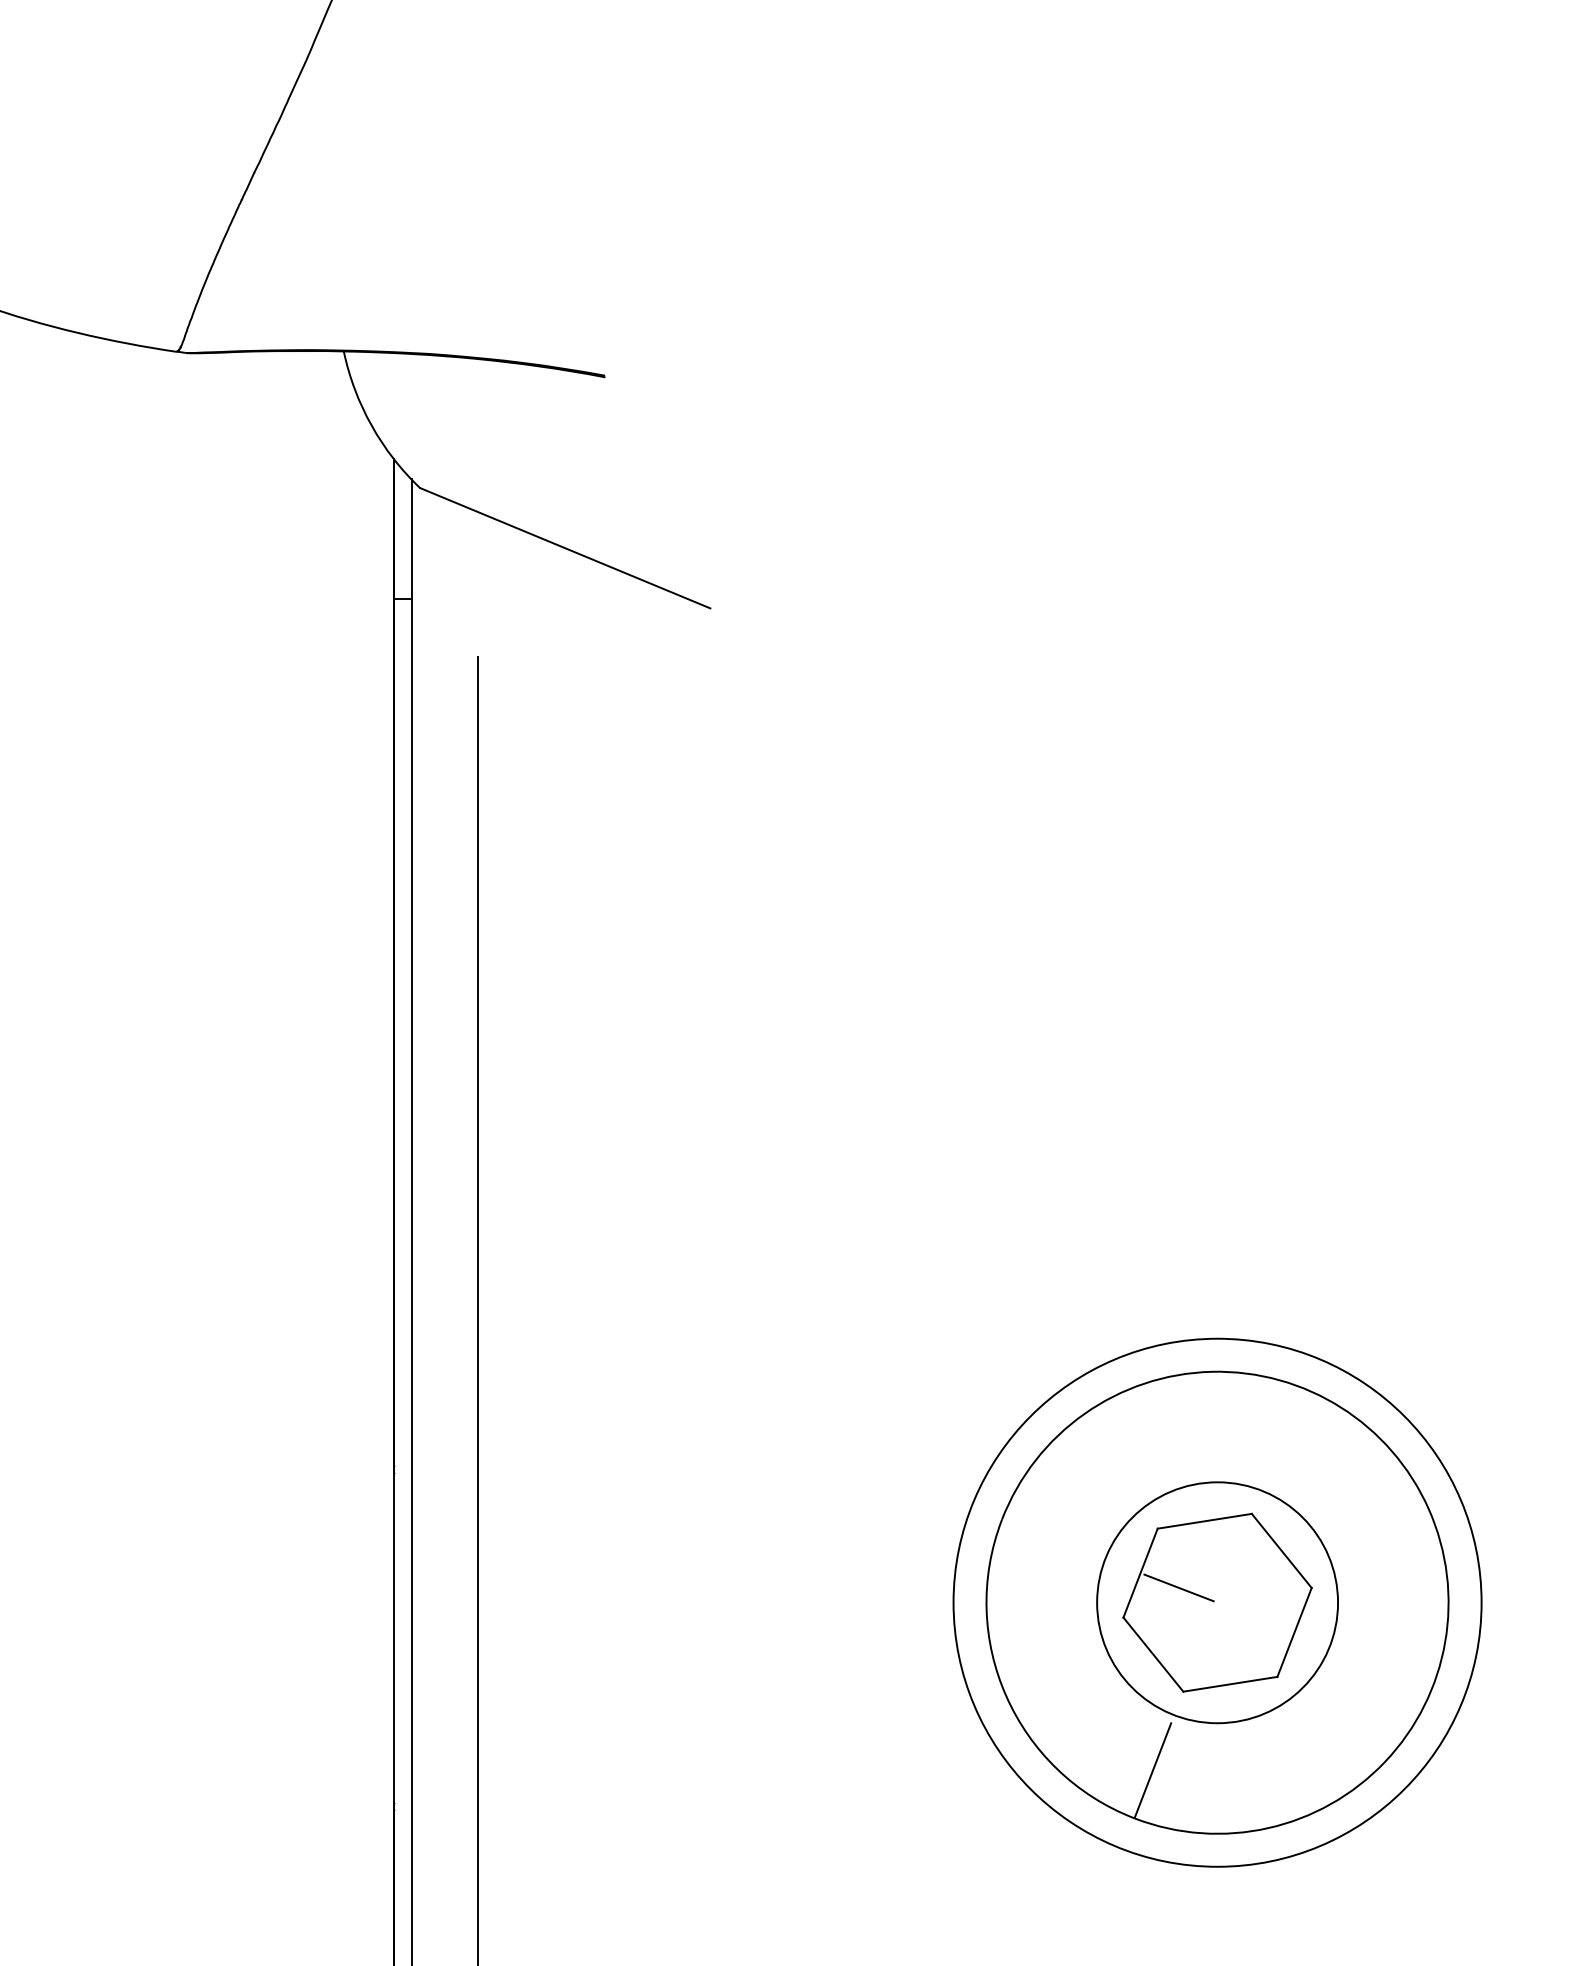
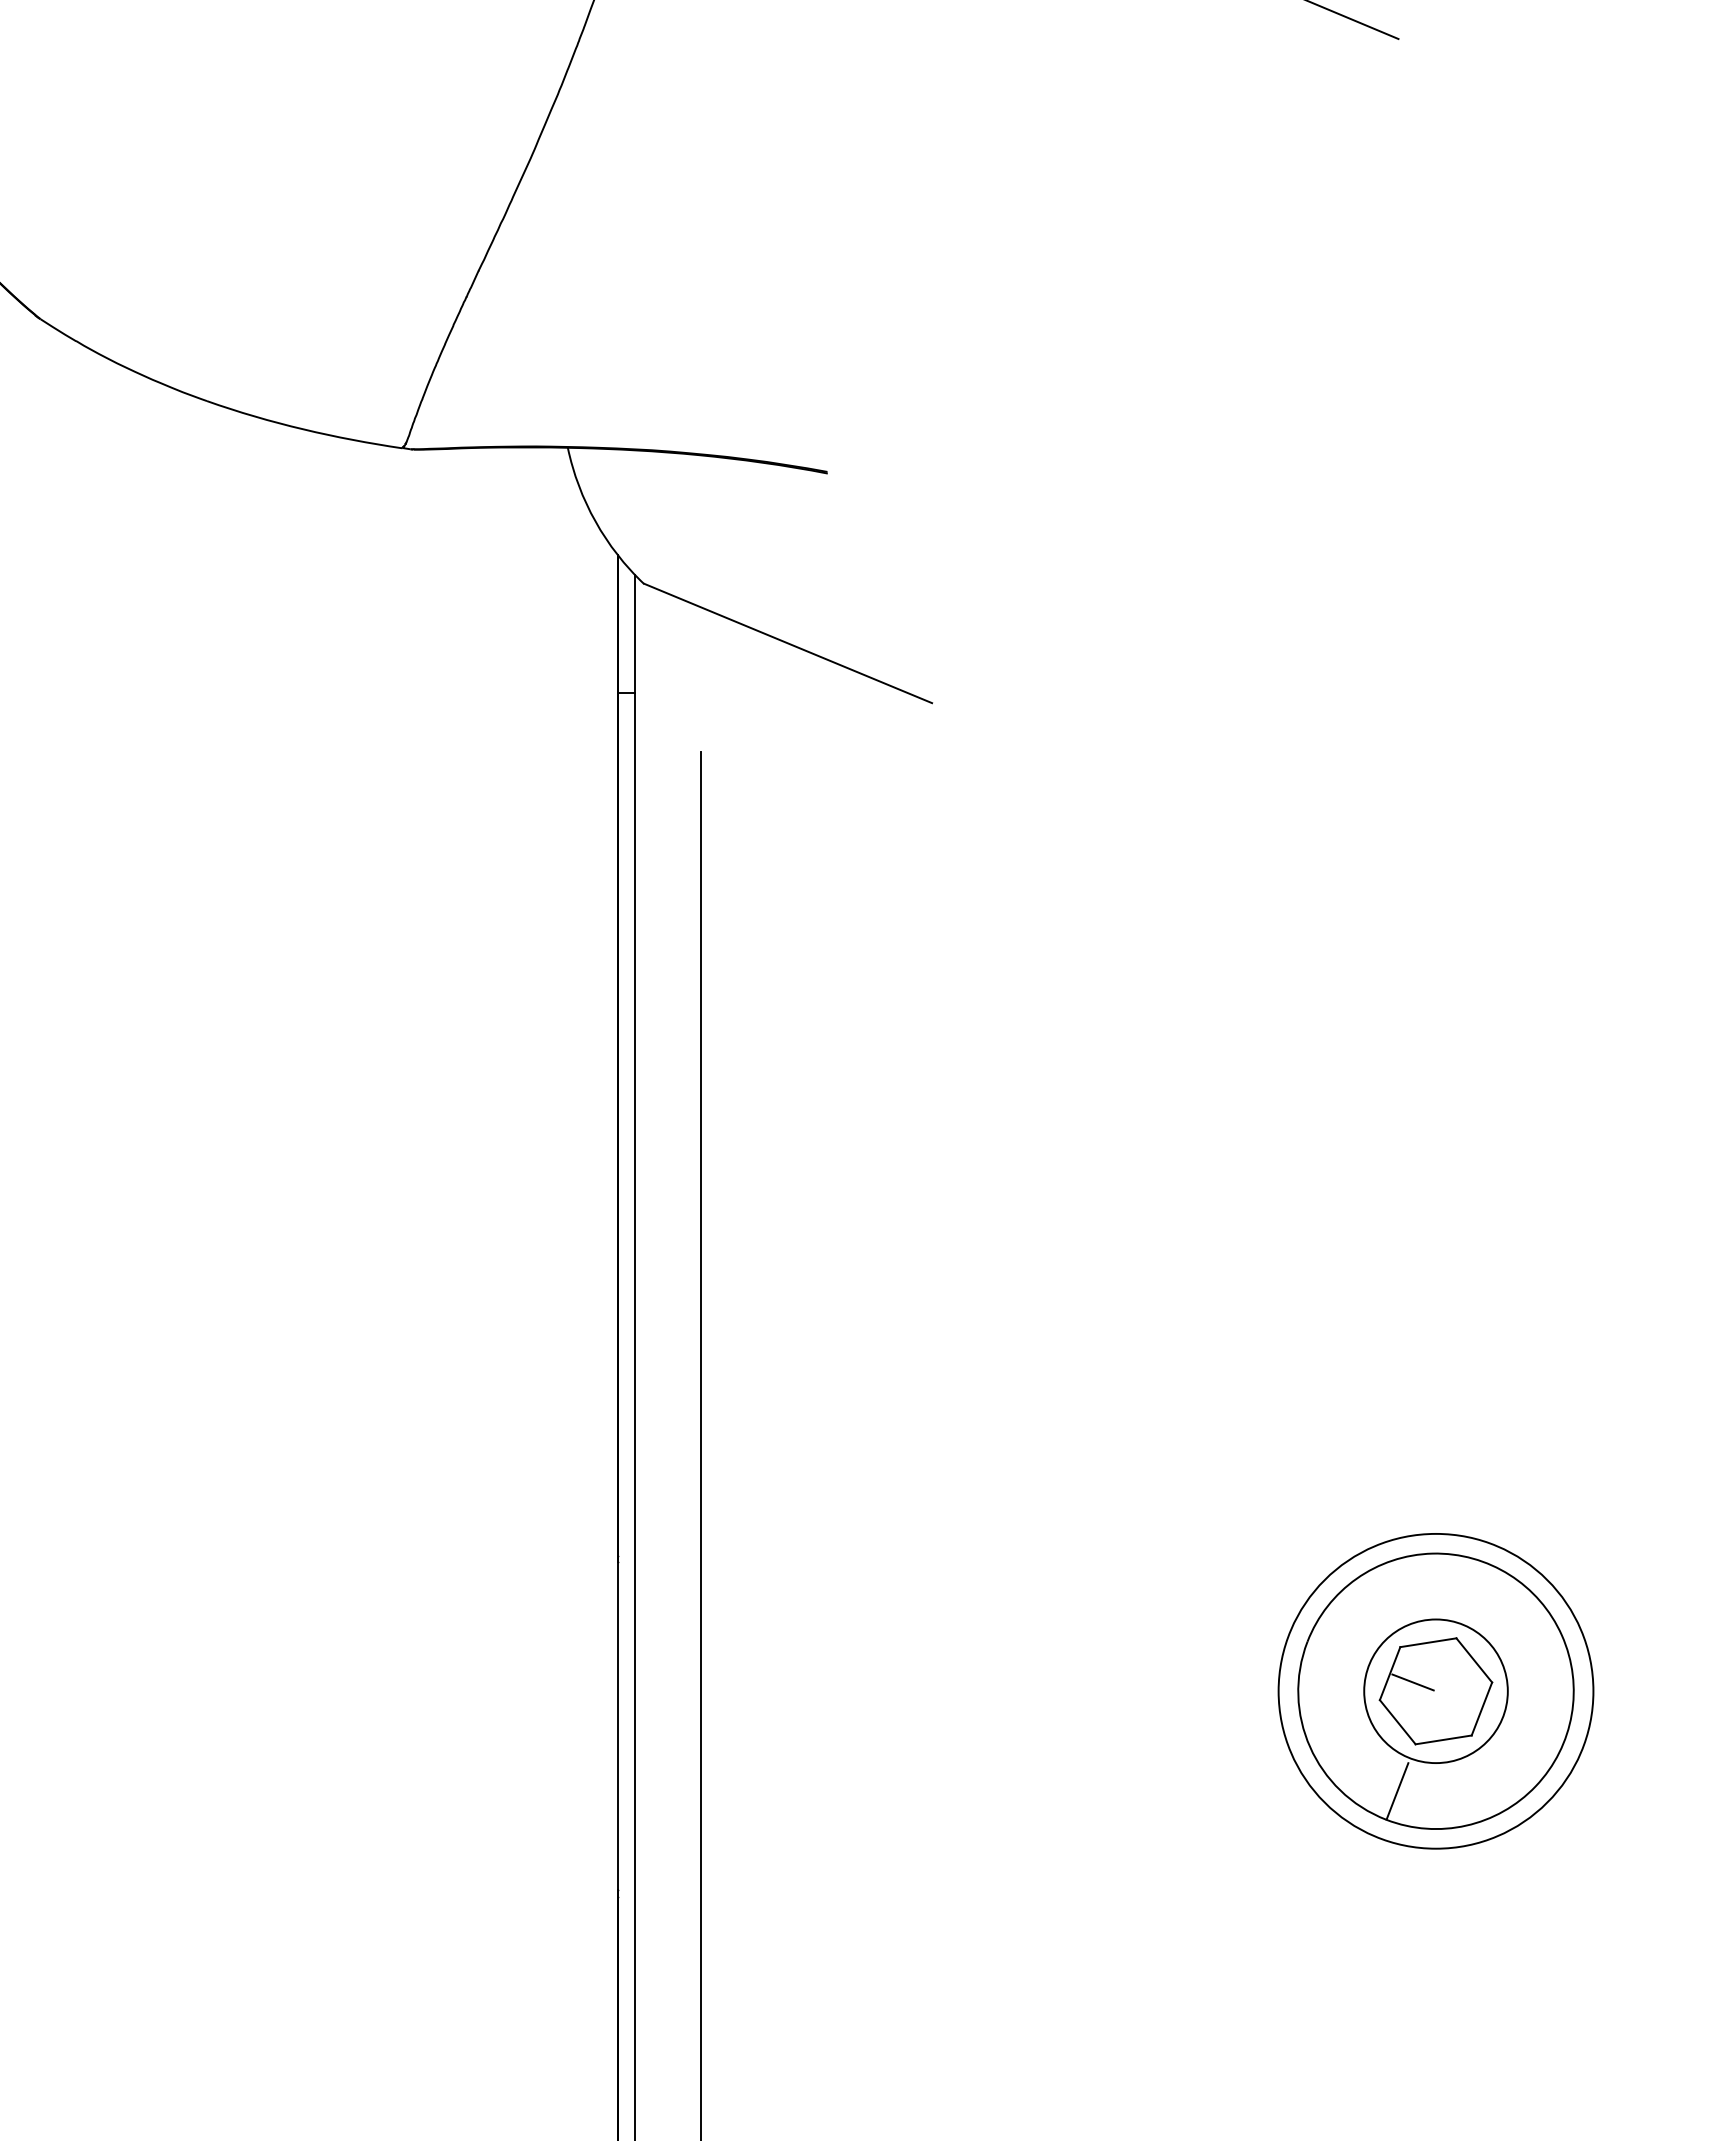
part: (1217, 1603) -> (1435, 1691), size x0.6

